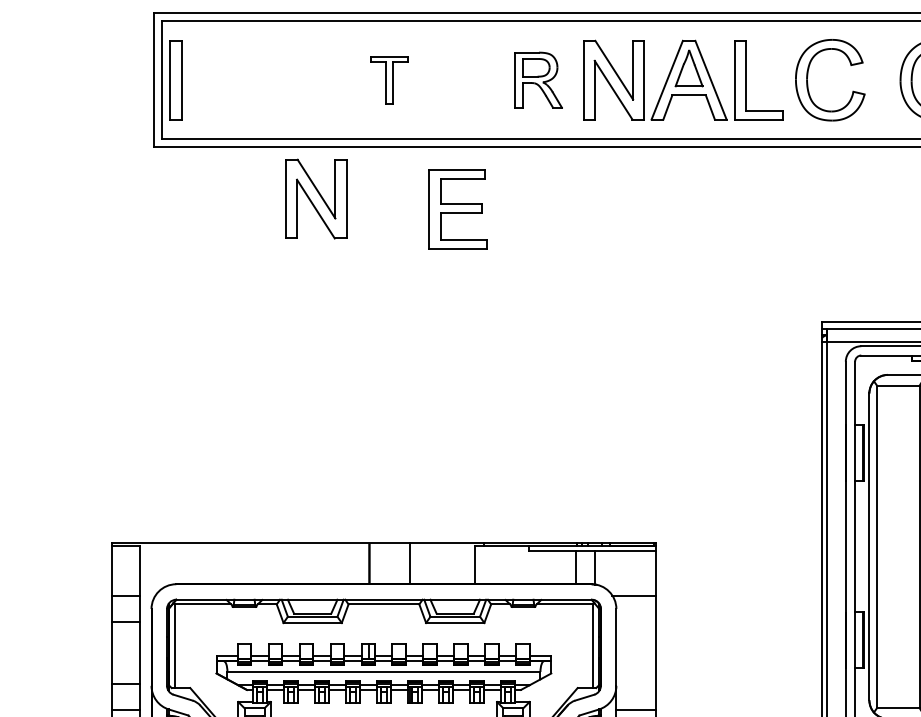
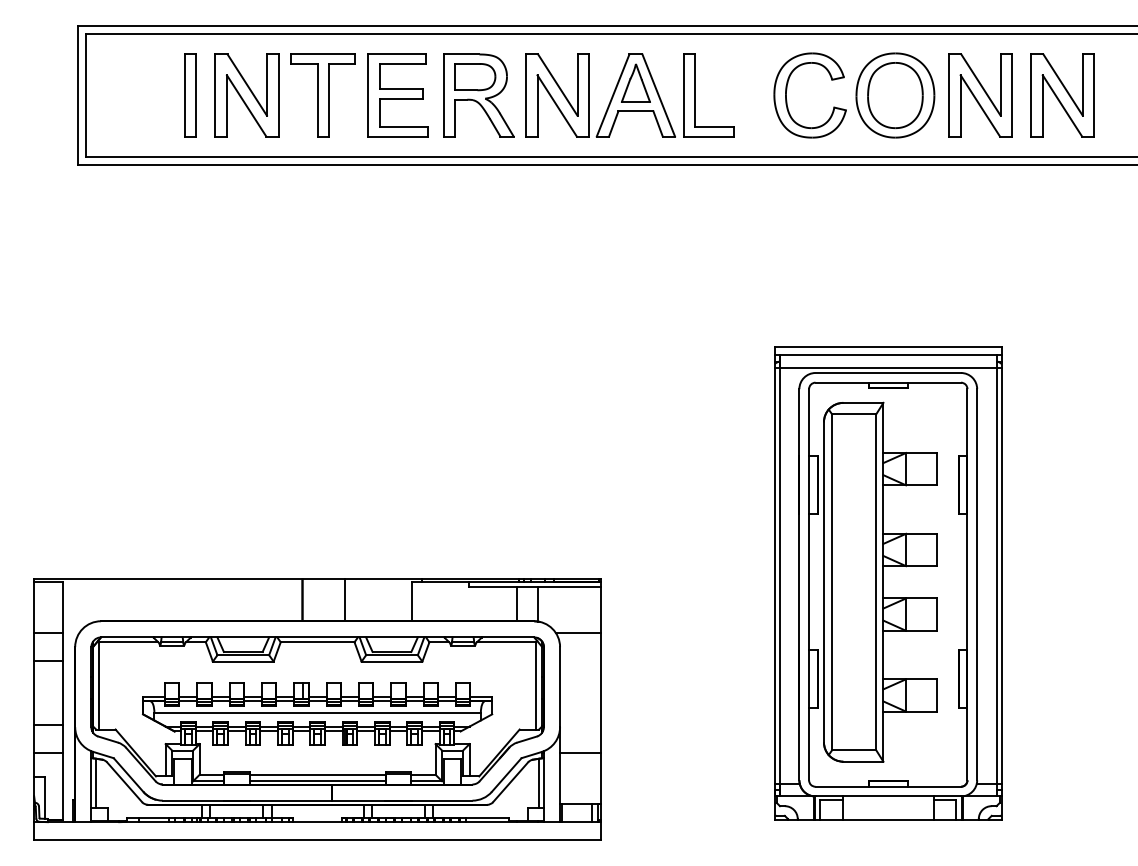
part: (175, 80) -> (190, 95), moved
part: (388, 80) -> (322, 95), size x1.67
part: (538, 80) -> (478, 95), size x1.43
part: (808, 84) -> (787, 100), moved
part: (315, 199) -> (246, 95), moved
part: (457, 209) -> (397, 95), moved

